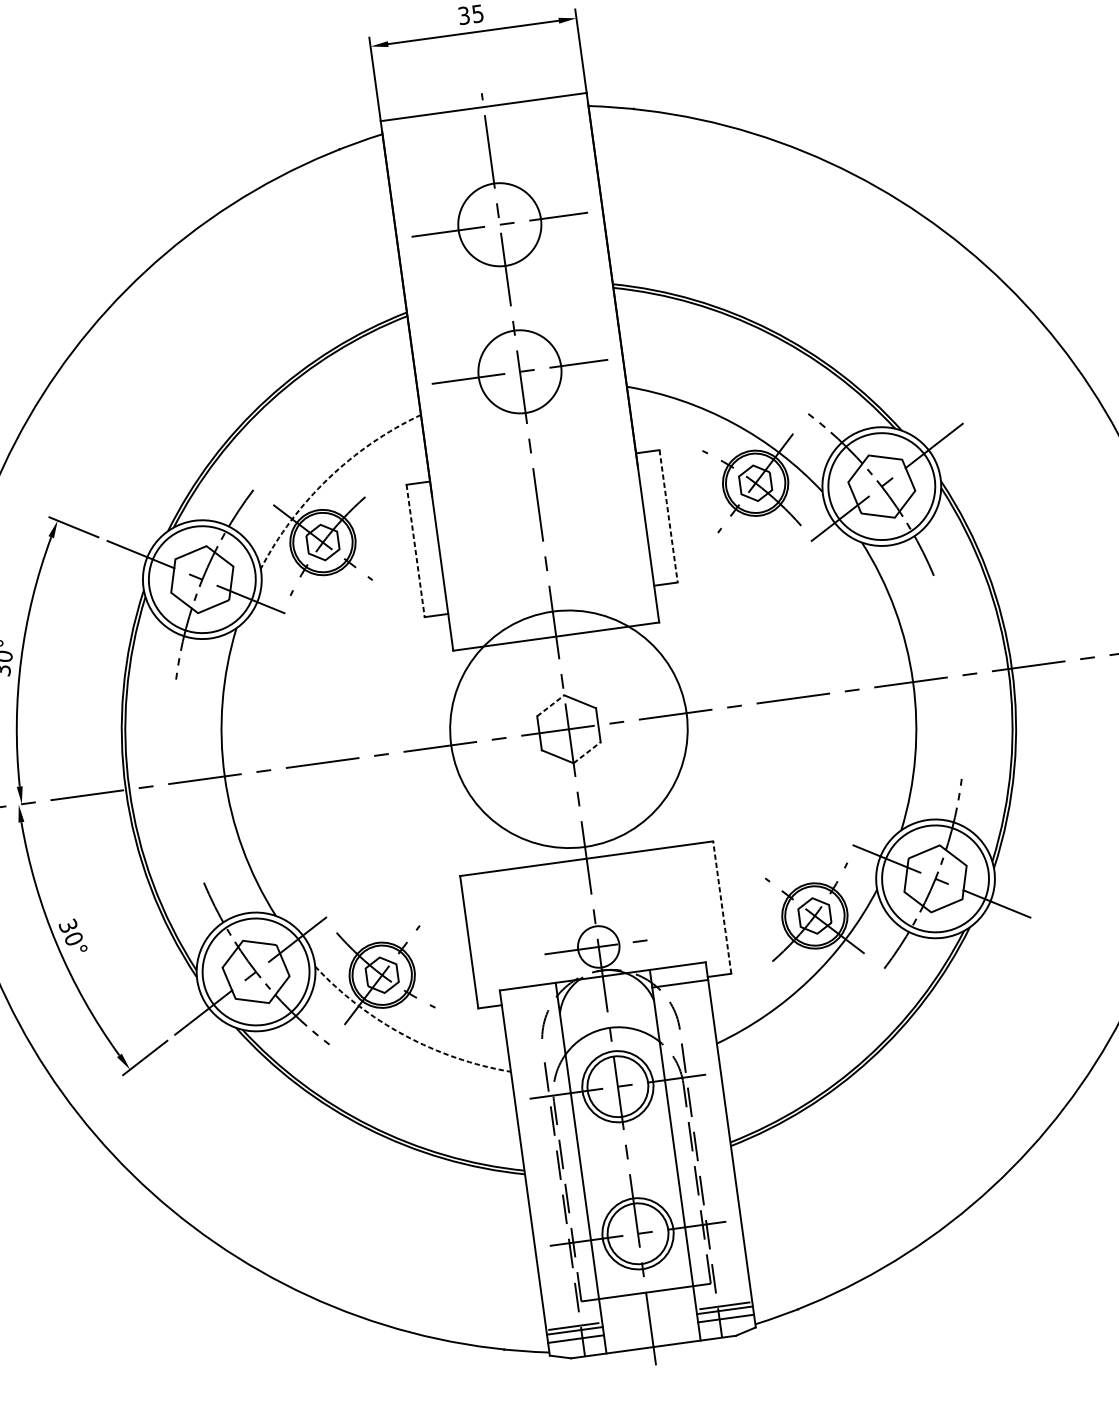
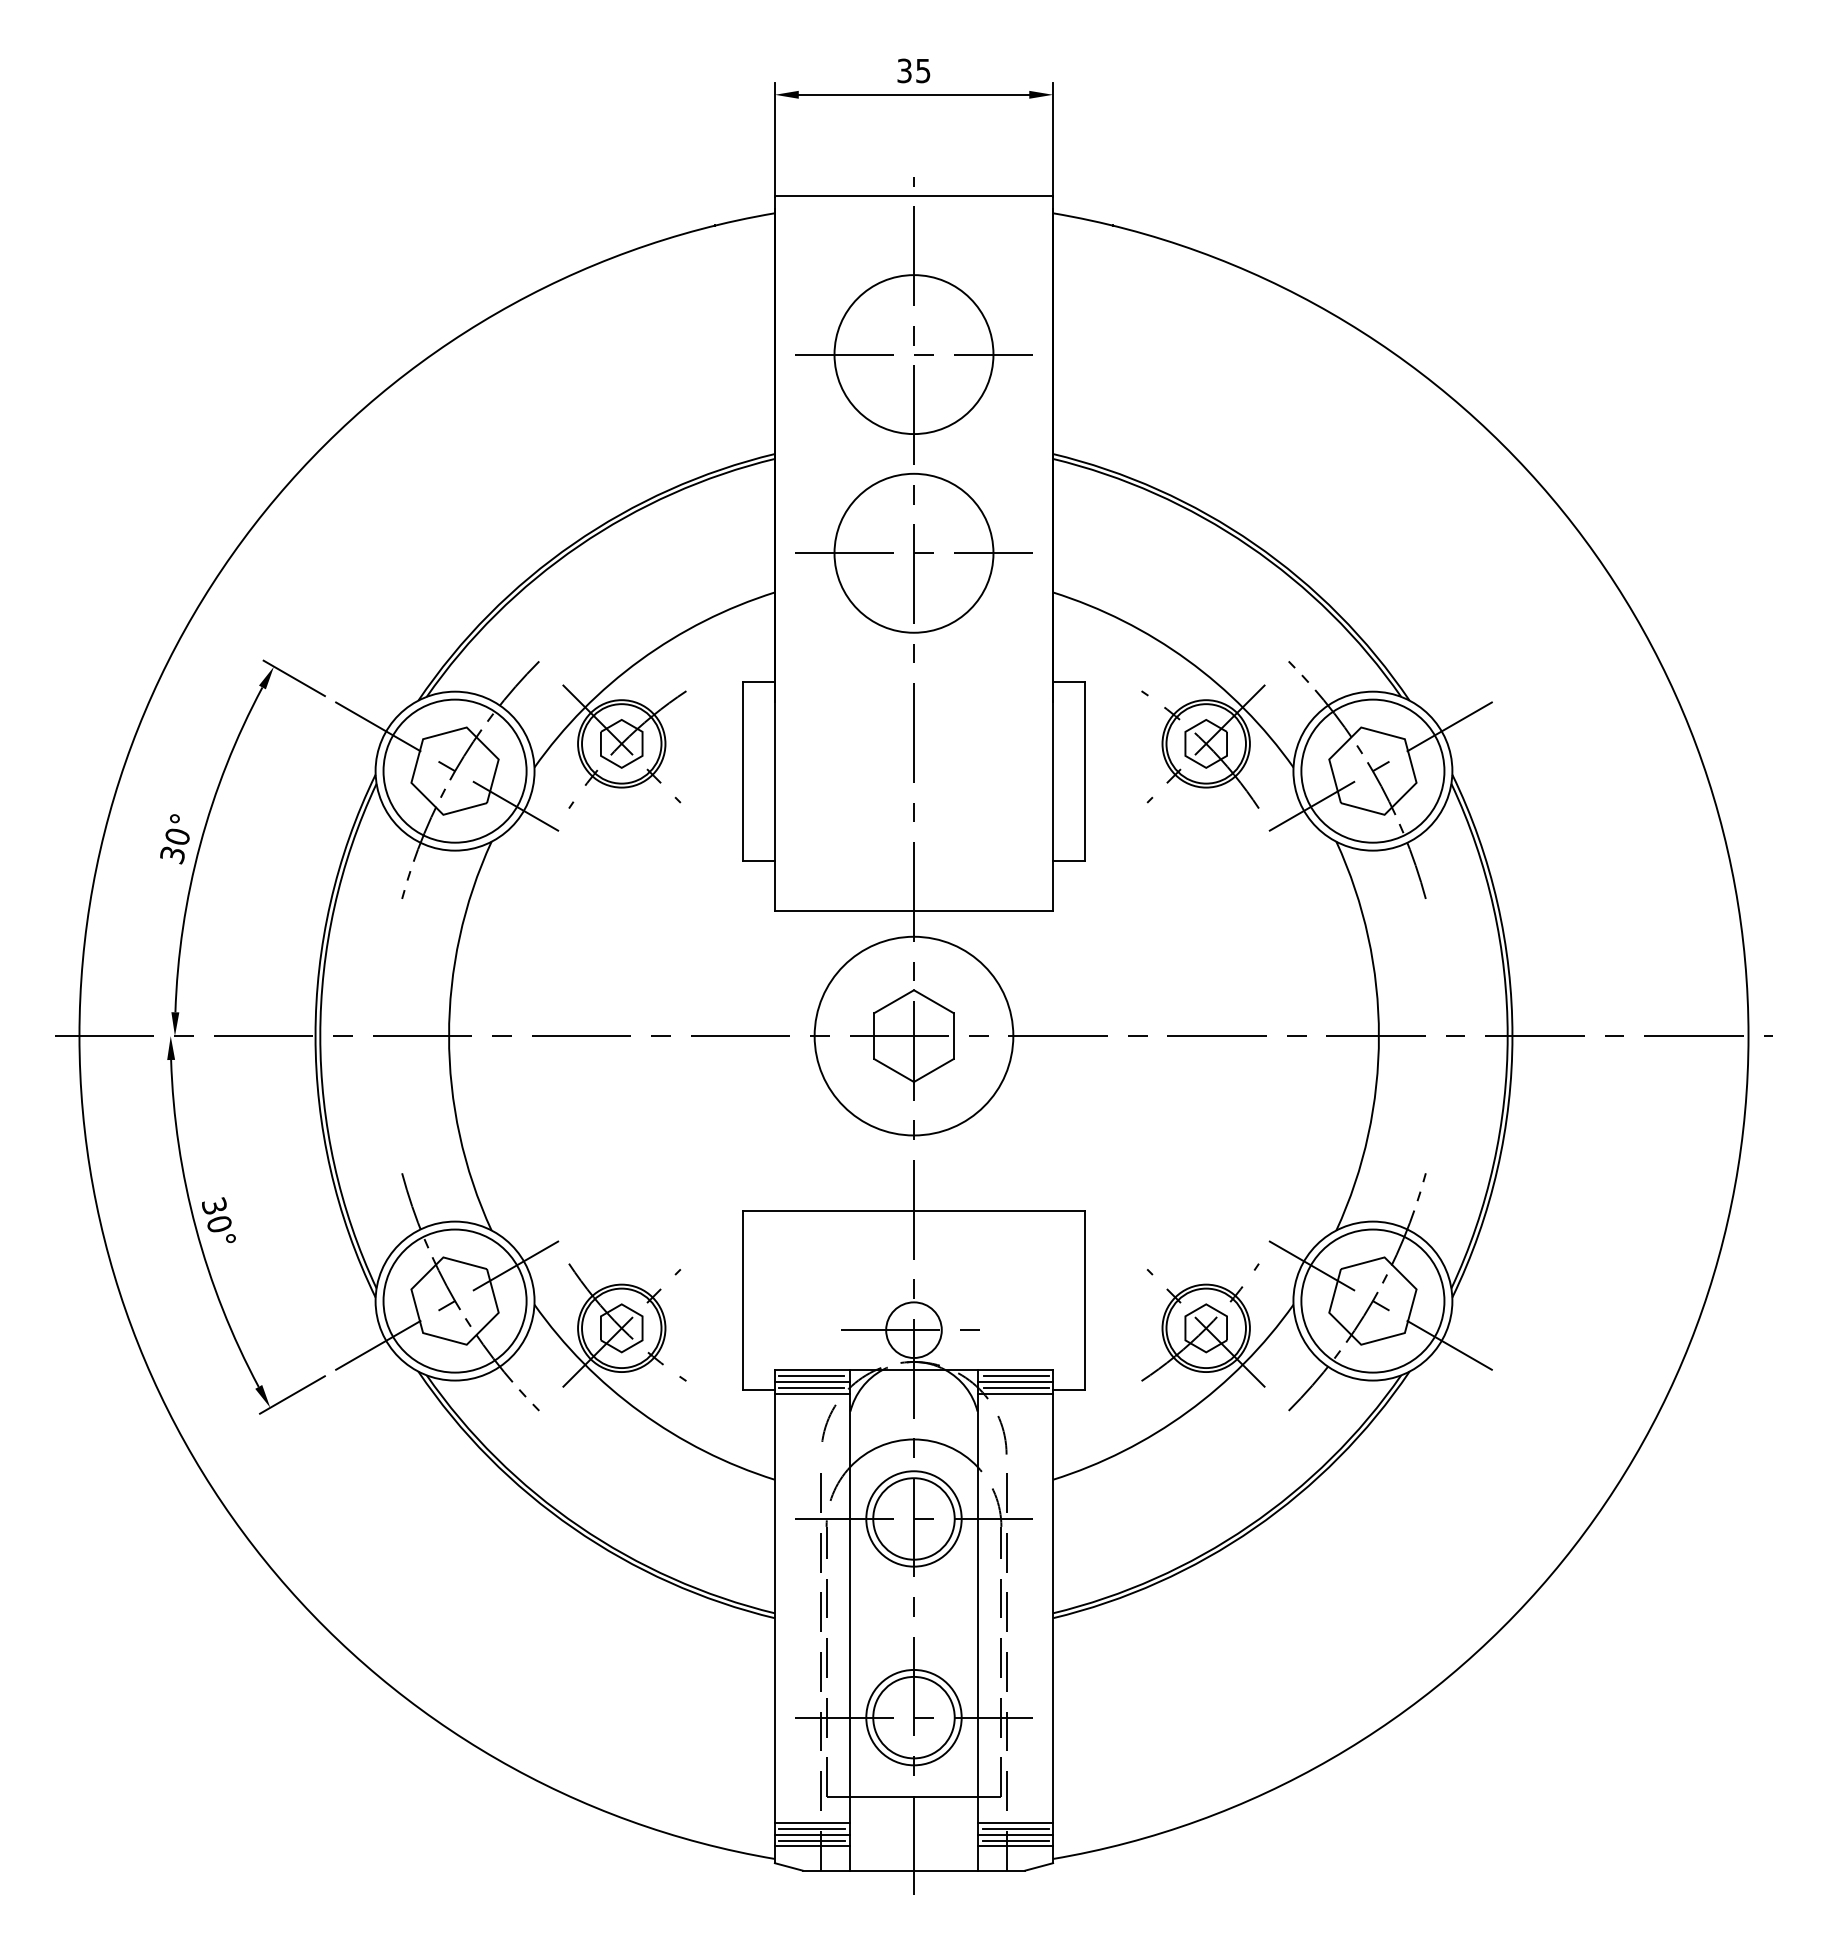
circle: (499, 224) -> (913, 354), size x1.43
circle: (519, 371) -> (913, 552), size x1.43
arc: (328, 478) -> (640, 660), dashed -> solid
line: (668, 516) -> (1084, 772), dashed -> solid
line: (415, 551) -> (743, 772), dashed -> solid
line: (551, 705) -> (894, 1001), dashed -> solid
circle: (568, 728) -> (913, 1035), size x0.62
line: (586, 752) -> (933, 1070), dashed -> solid
line: (721, 906) -> (1084, 1299), dashed -> solid
line: (679, 970) -> (1016, 1375), added
line: (679, 974) -> (1015, 1381), added
line: (680, 979) -> (1016, 1387), added
line: (527, 990) -> (811, 1375), added
line: (528, 995) -> (812, 1381), added
line: (527, 999) -> (810, 1387), added
line: (530, 1004) -> (812, 1393), added
arc: (404, 1034) -> (640, 1411), dashed -> solid
line: (723, 1301) -> (1015, 1822), added
line: (726, 1314) -> (1016, 1840), added
line: (573, 1321) -> (812, 1822), added
line: (574, 1335) -> (811, 1840), added

